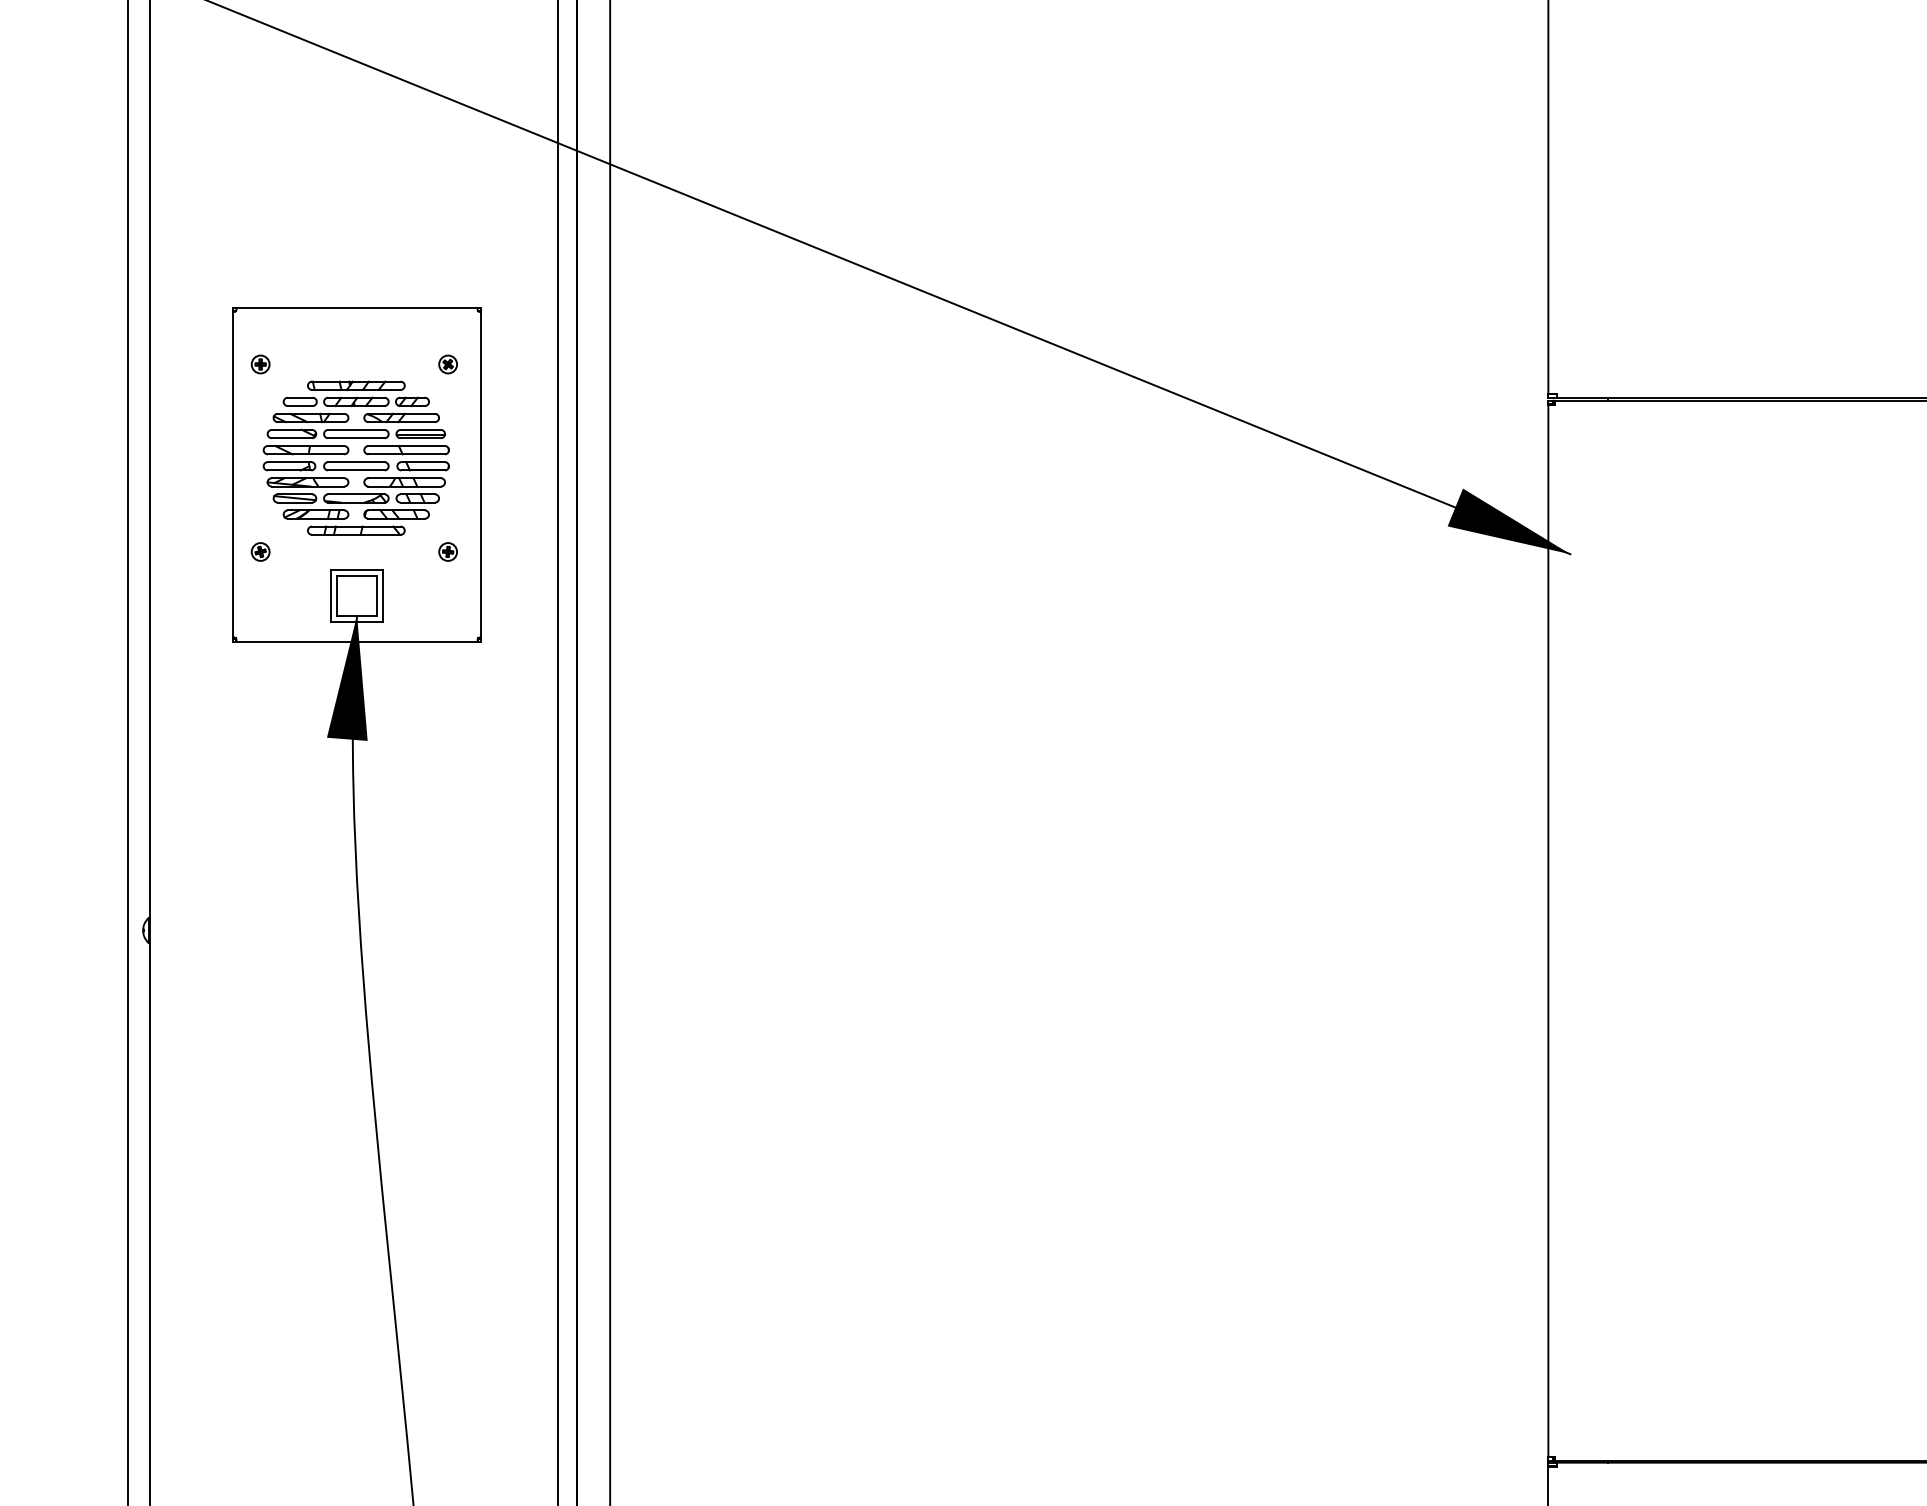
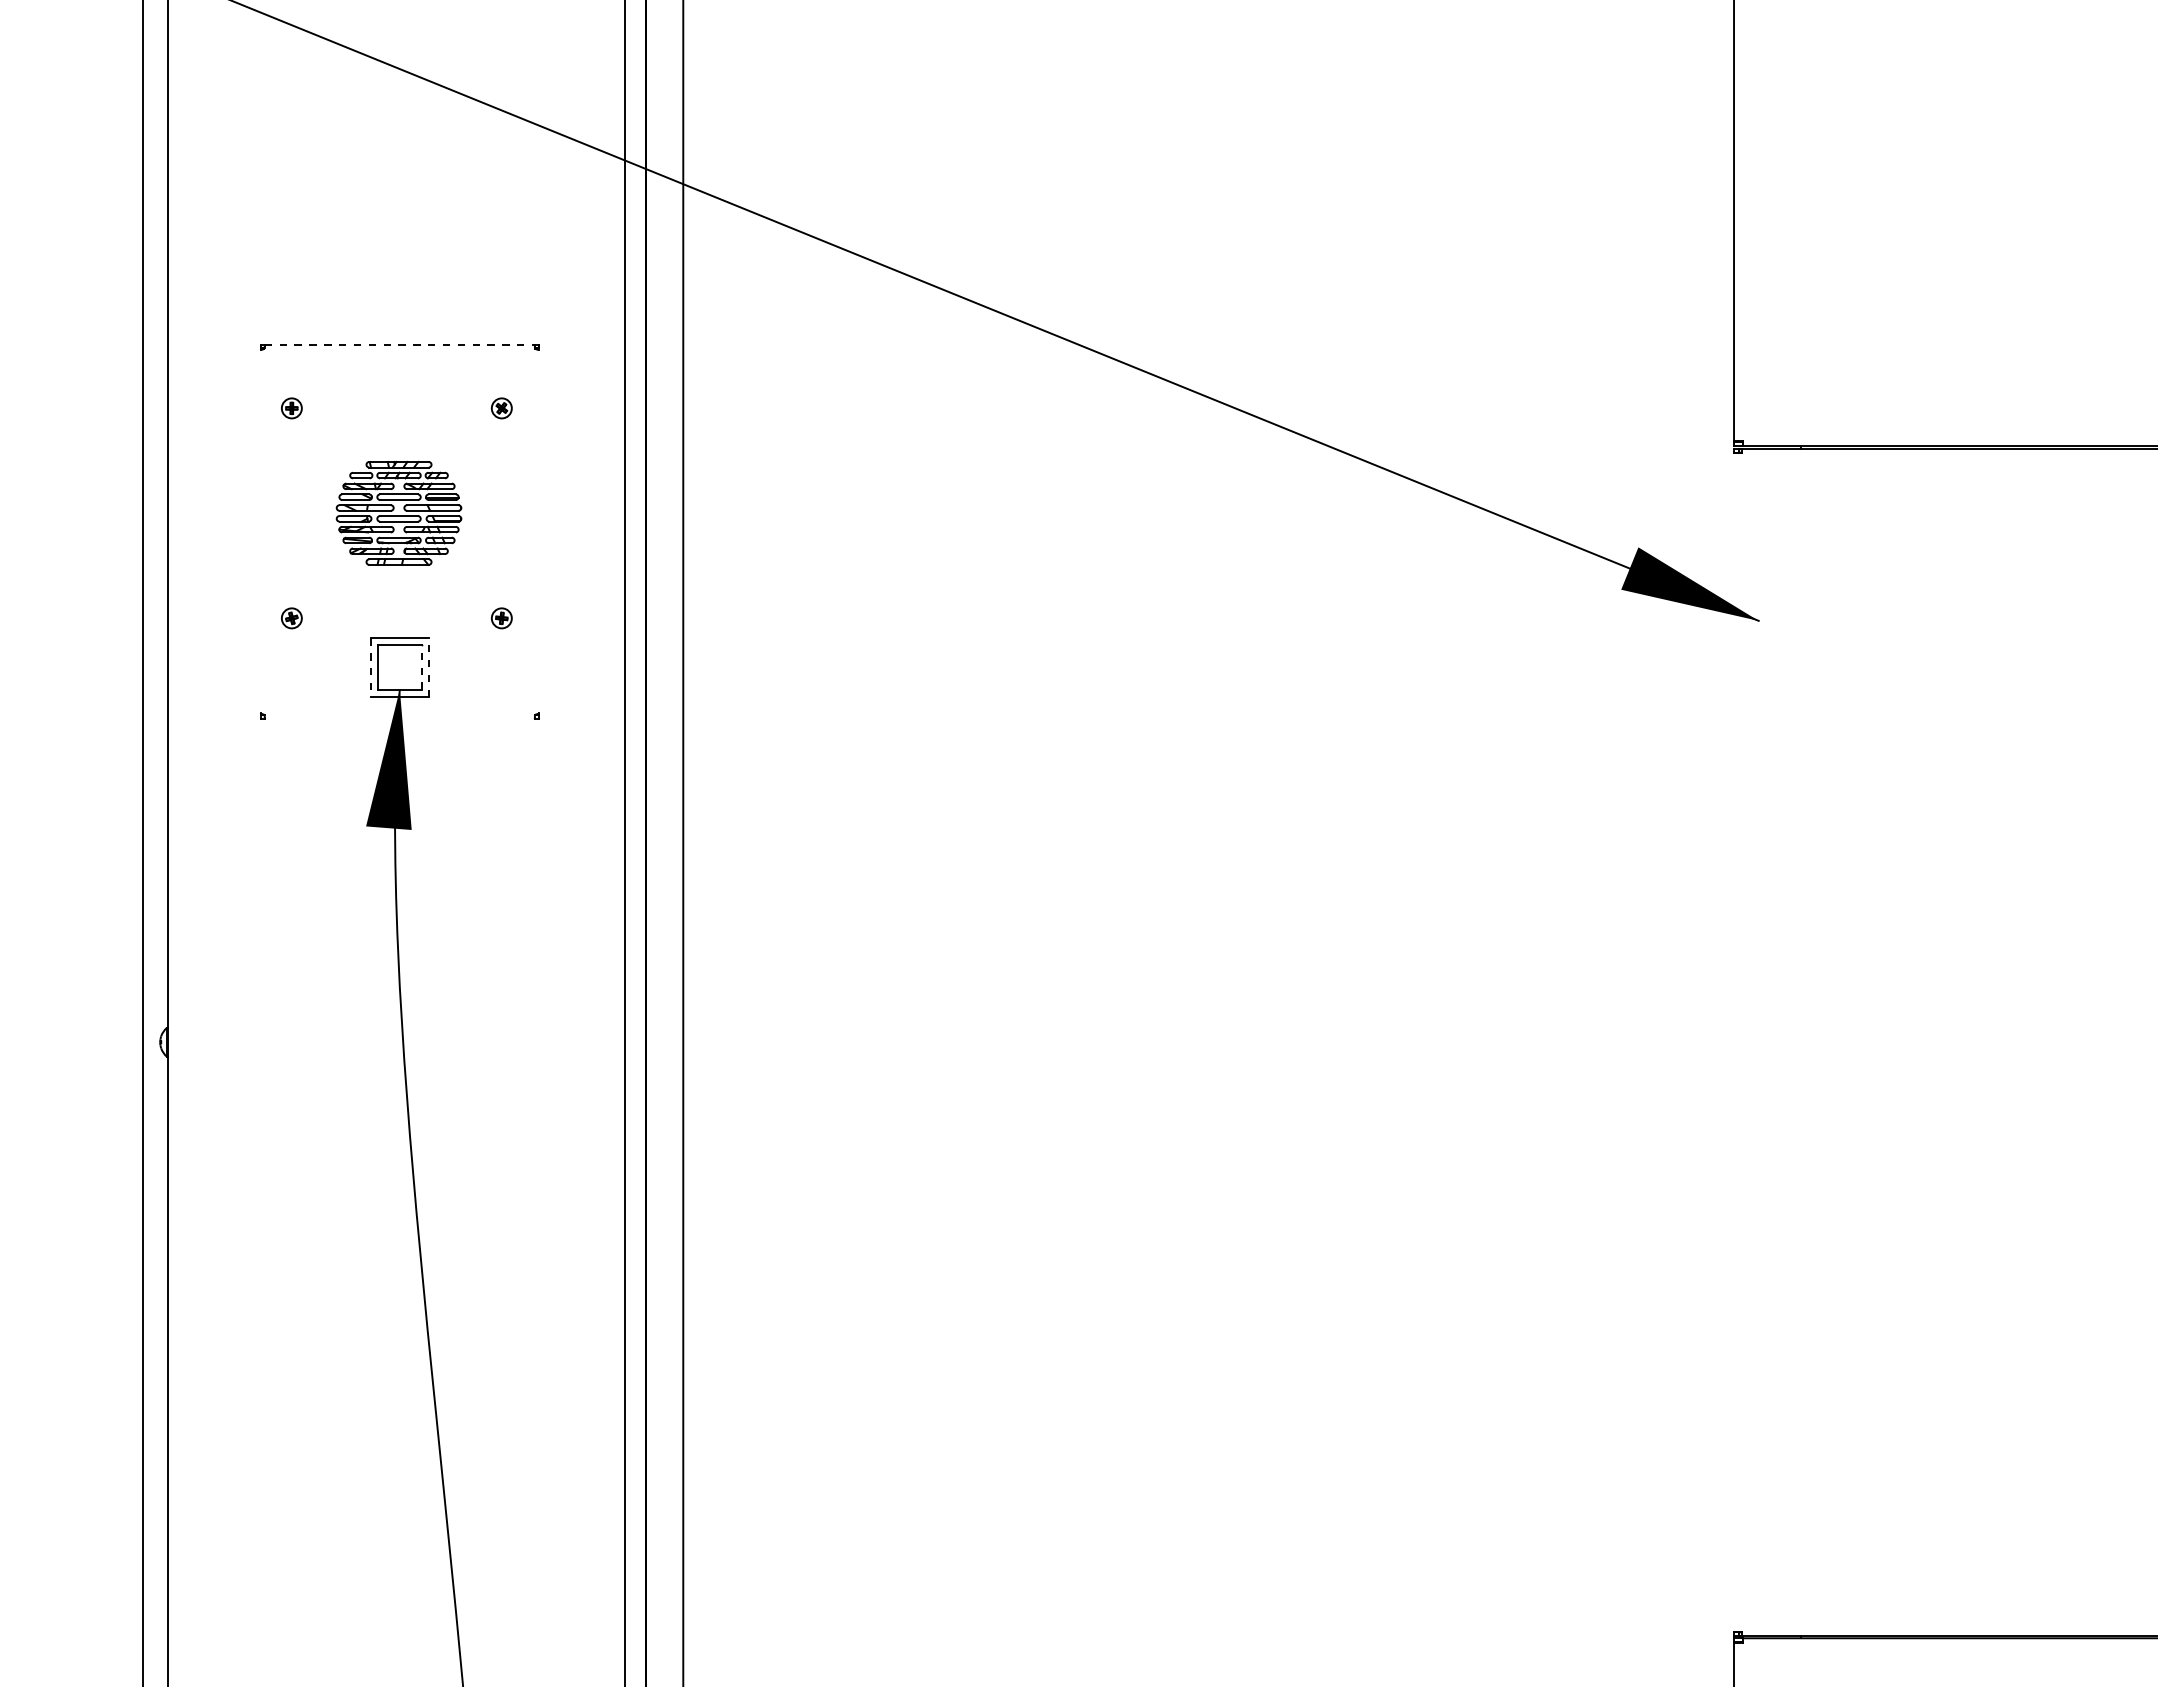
line: (357, 307) -> (400, 344), solid -> dashed
part: (355, 458) -> (398, 513), size x0.6
line: (232, 474) -> (260, 531), removed
line: (480, 474) -> (538, 531), removed
line: (377, 595) -> (422, 667), solid -> dashed
line: (383, 595) -> (429, 667), solid -> dashed
line: (330, 596) -> (370, 668), solid -> dashed
line: (356, 642) -> (399, 719), removed
line: (1548, 930) -> (1734, 1042), removed

